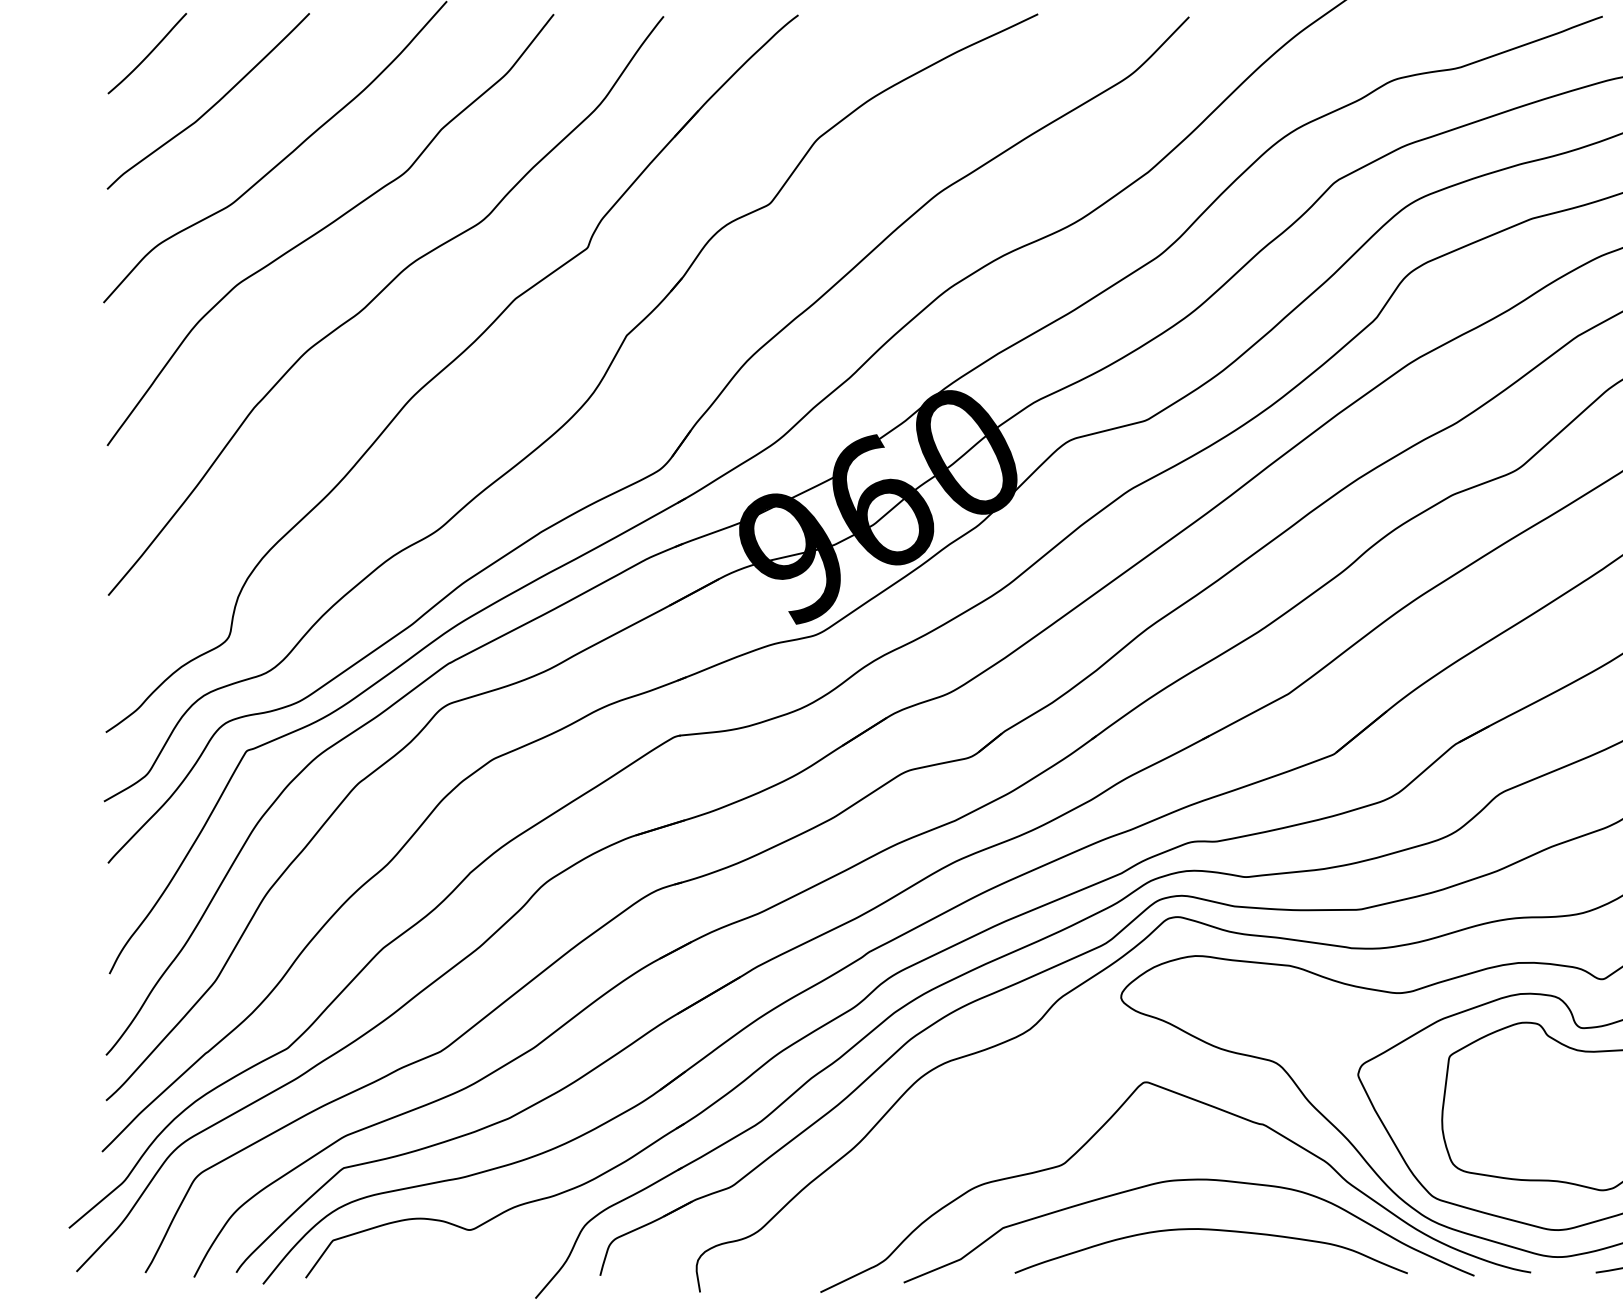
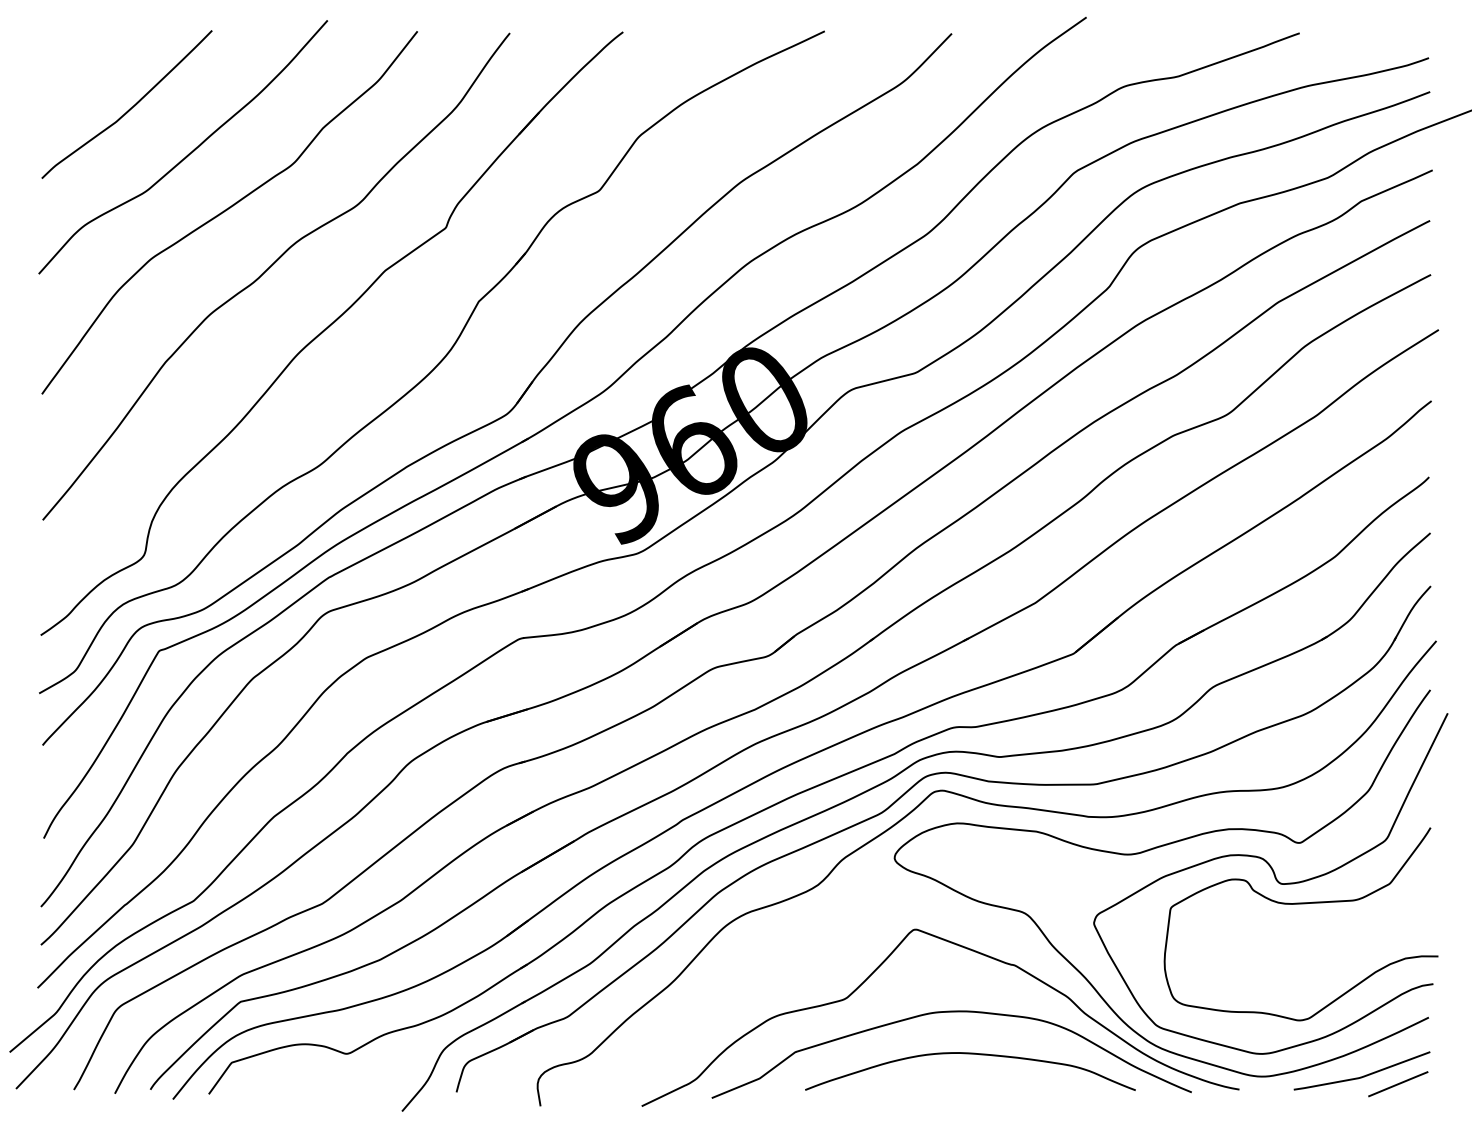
curve: (148, 53) -> (76, 64), removed

